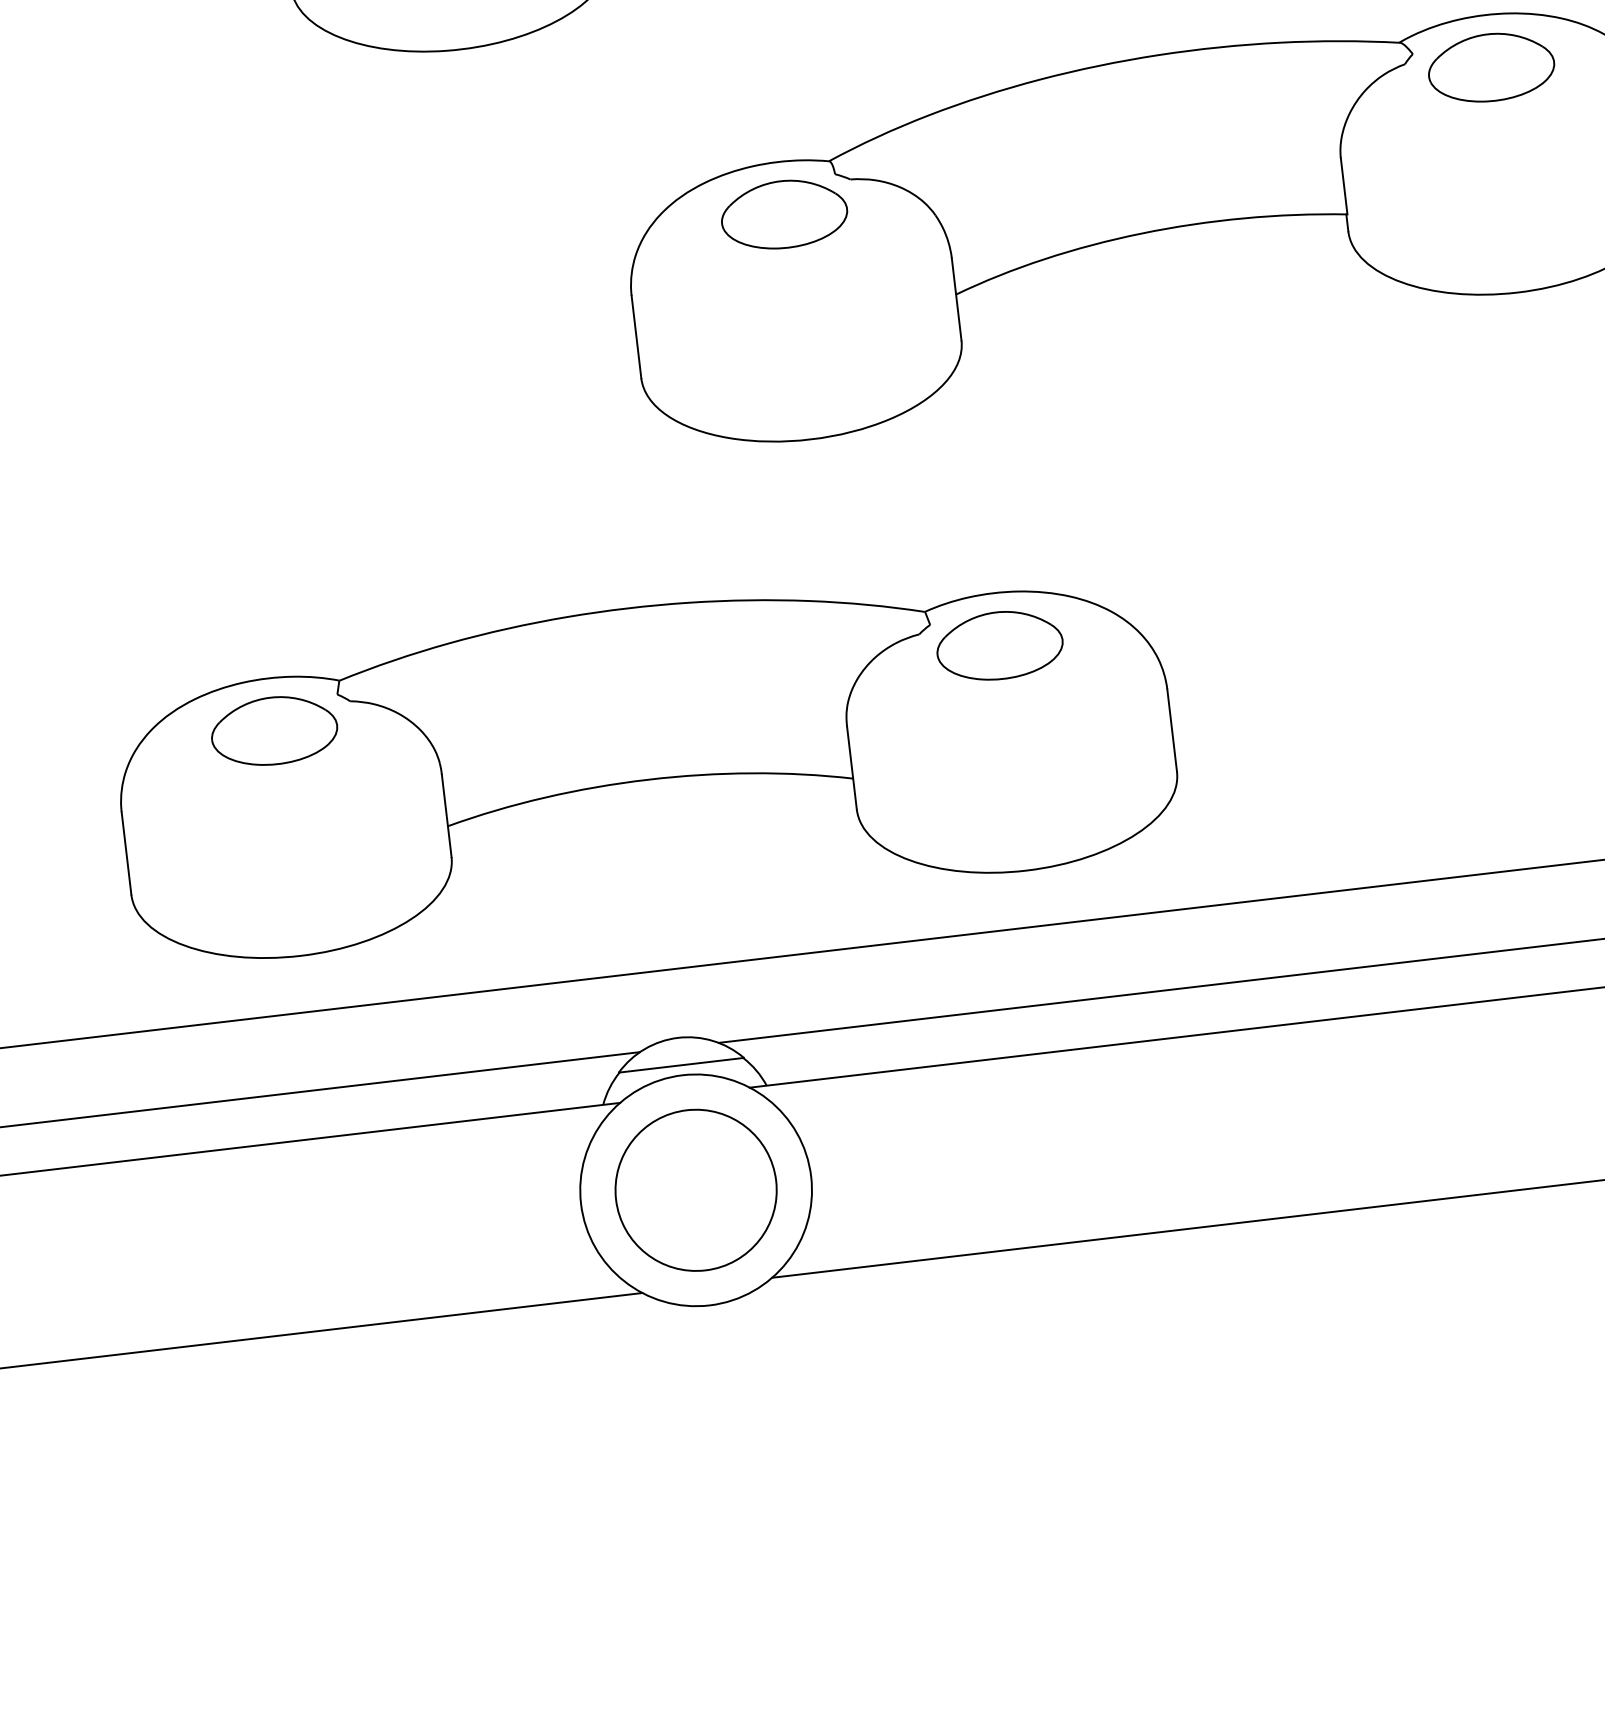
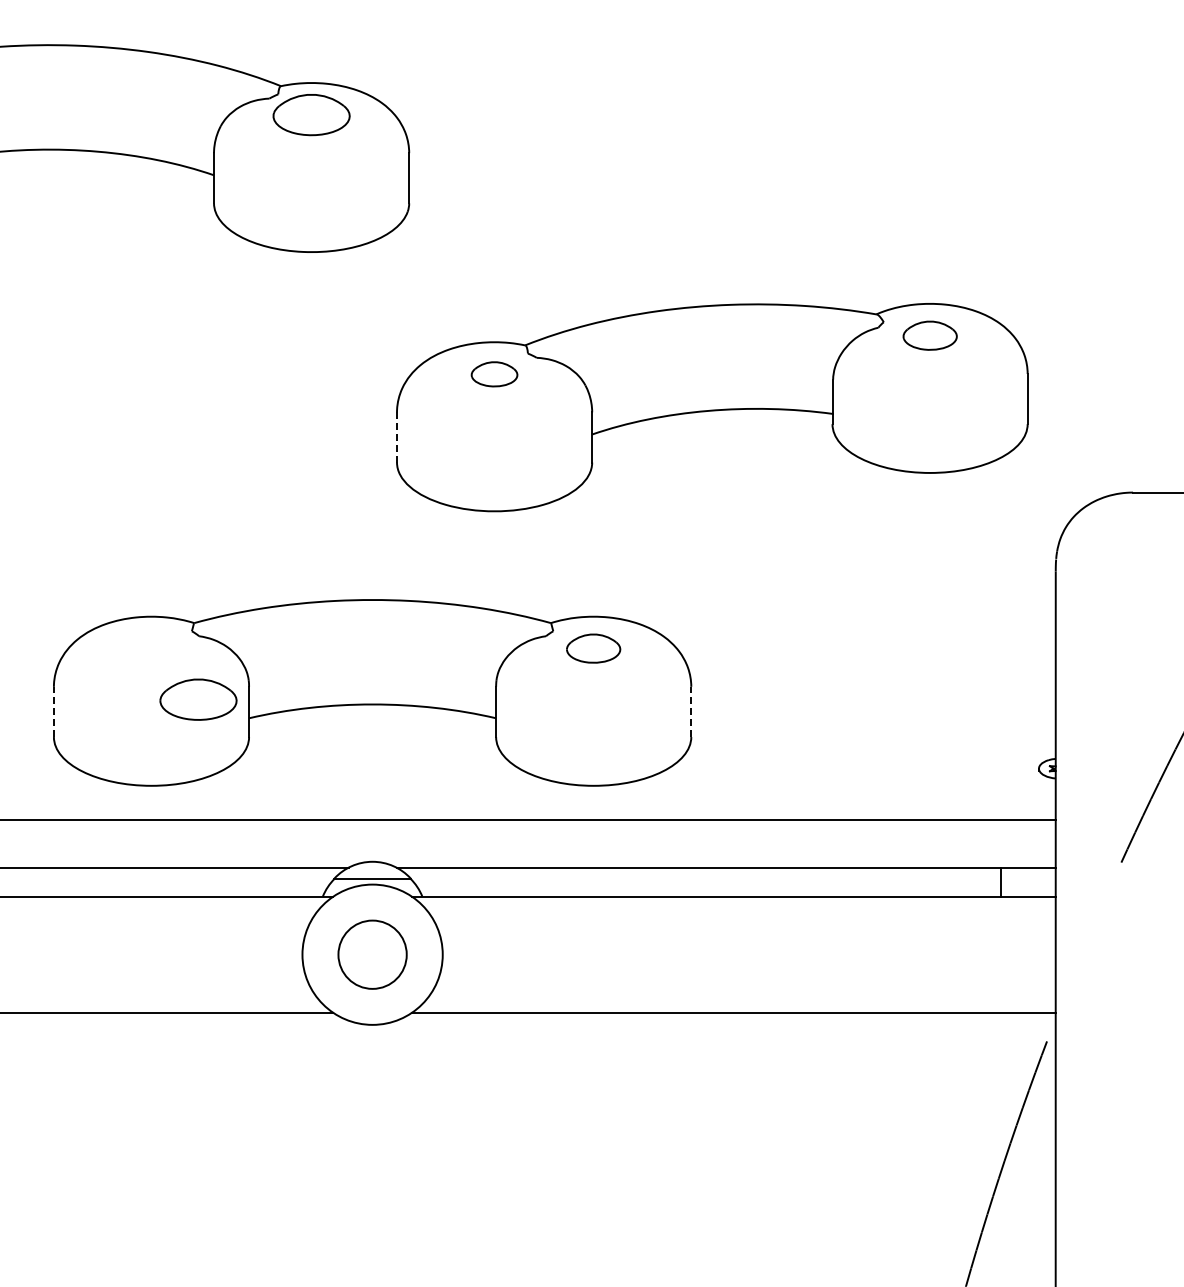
part: (1492, 66) -> (930, 335), size x0.7
part: (784, 214) -> (494, 374), size x0.6
line: (637, 335) -> (397, 436), solid -> dashed
part: (999, 645) -> (593, 648), size x0.7
line: (1172, 729) -> (691, 711), solid -> dashed
part: (274, 730) -> (198, 699), moved
line: (125, 852) -> (53, 711), solid -> dashed
circle: (695, 1189) -> (372, 954), size x0.7

